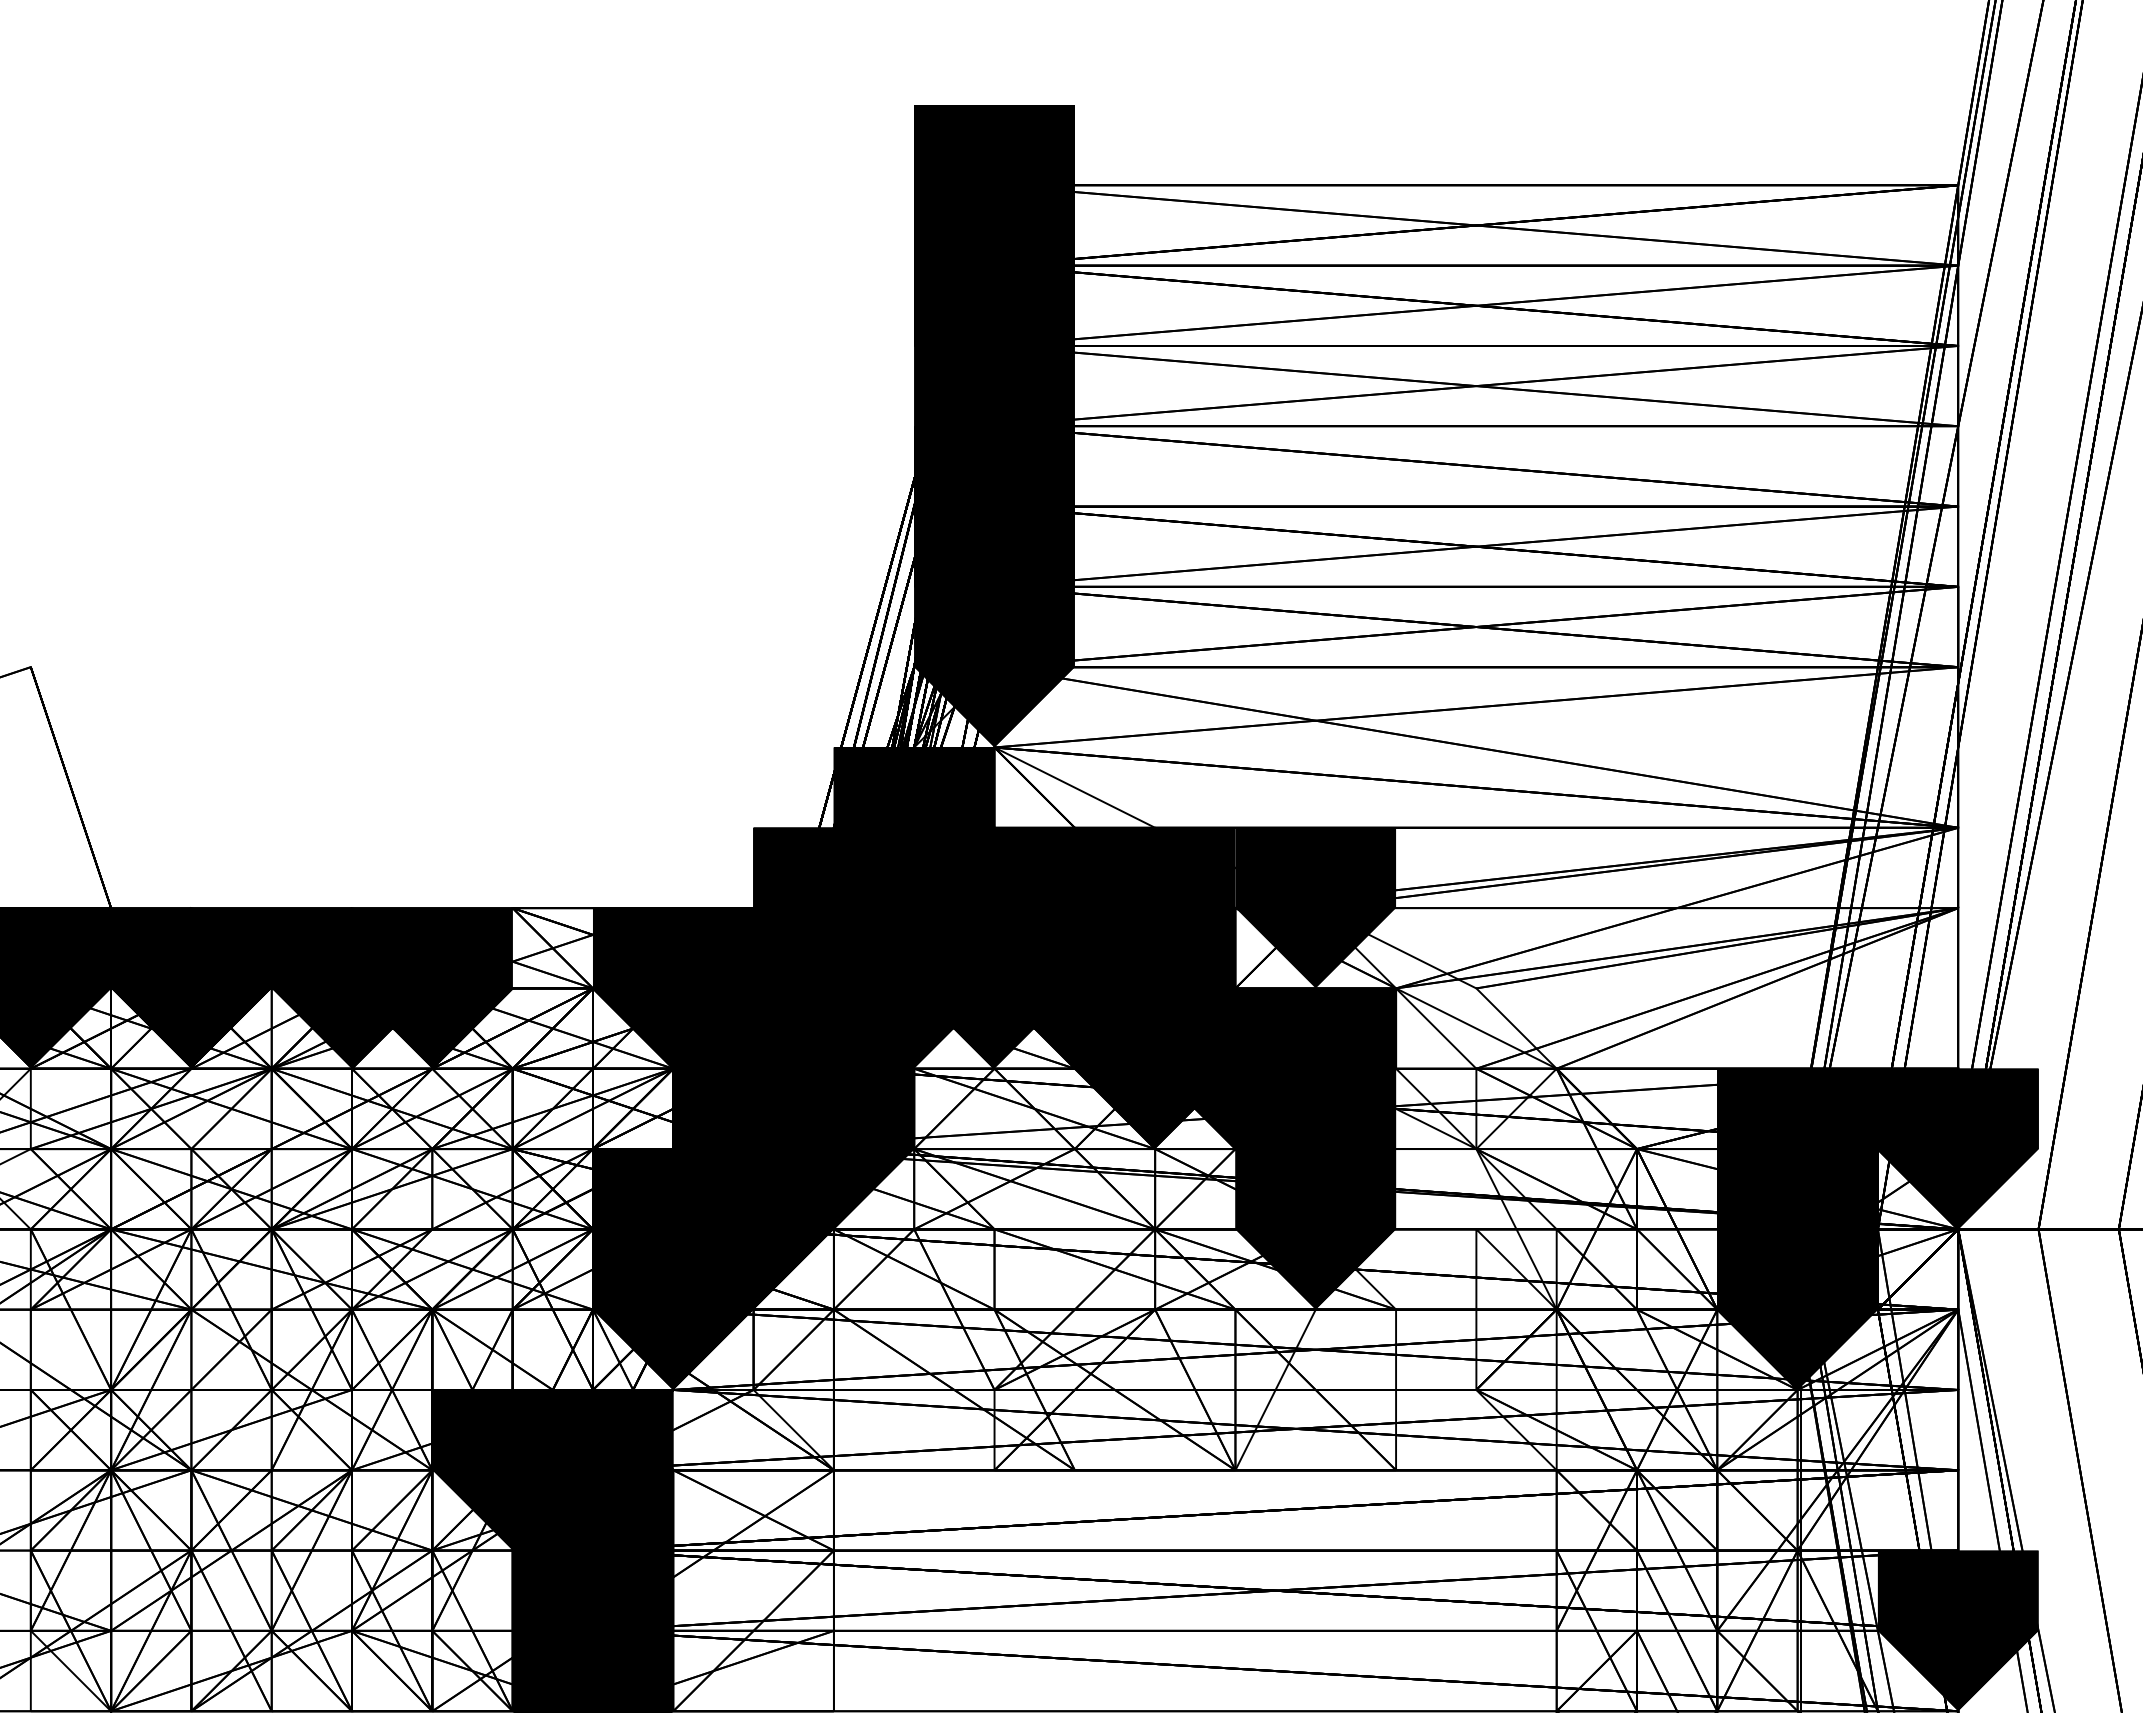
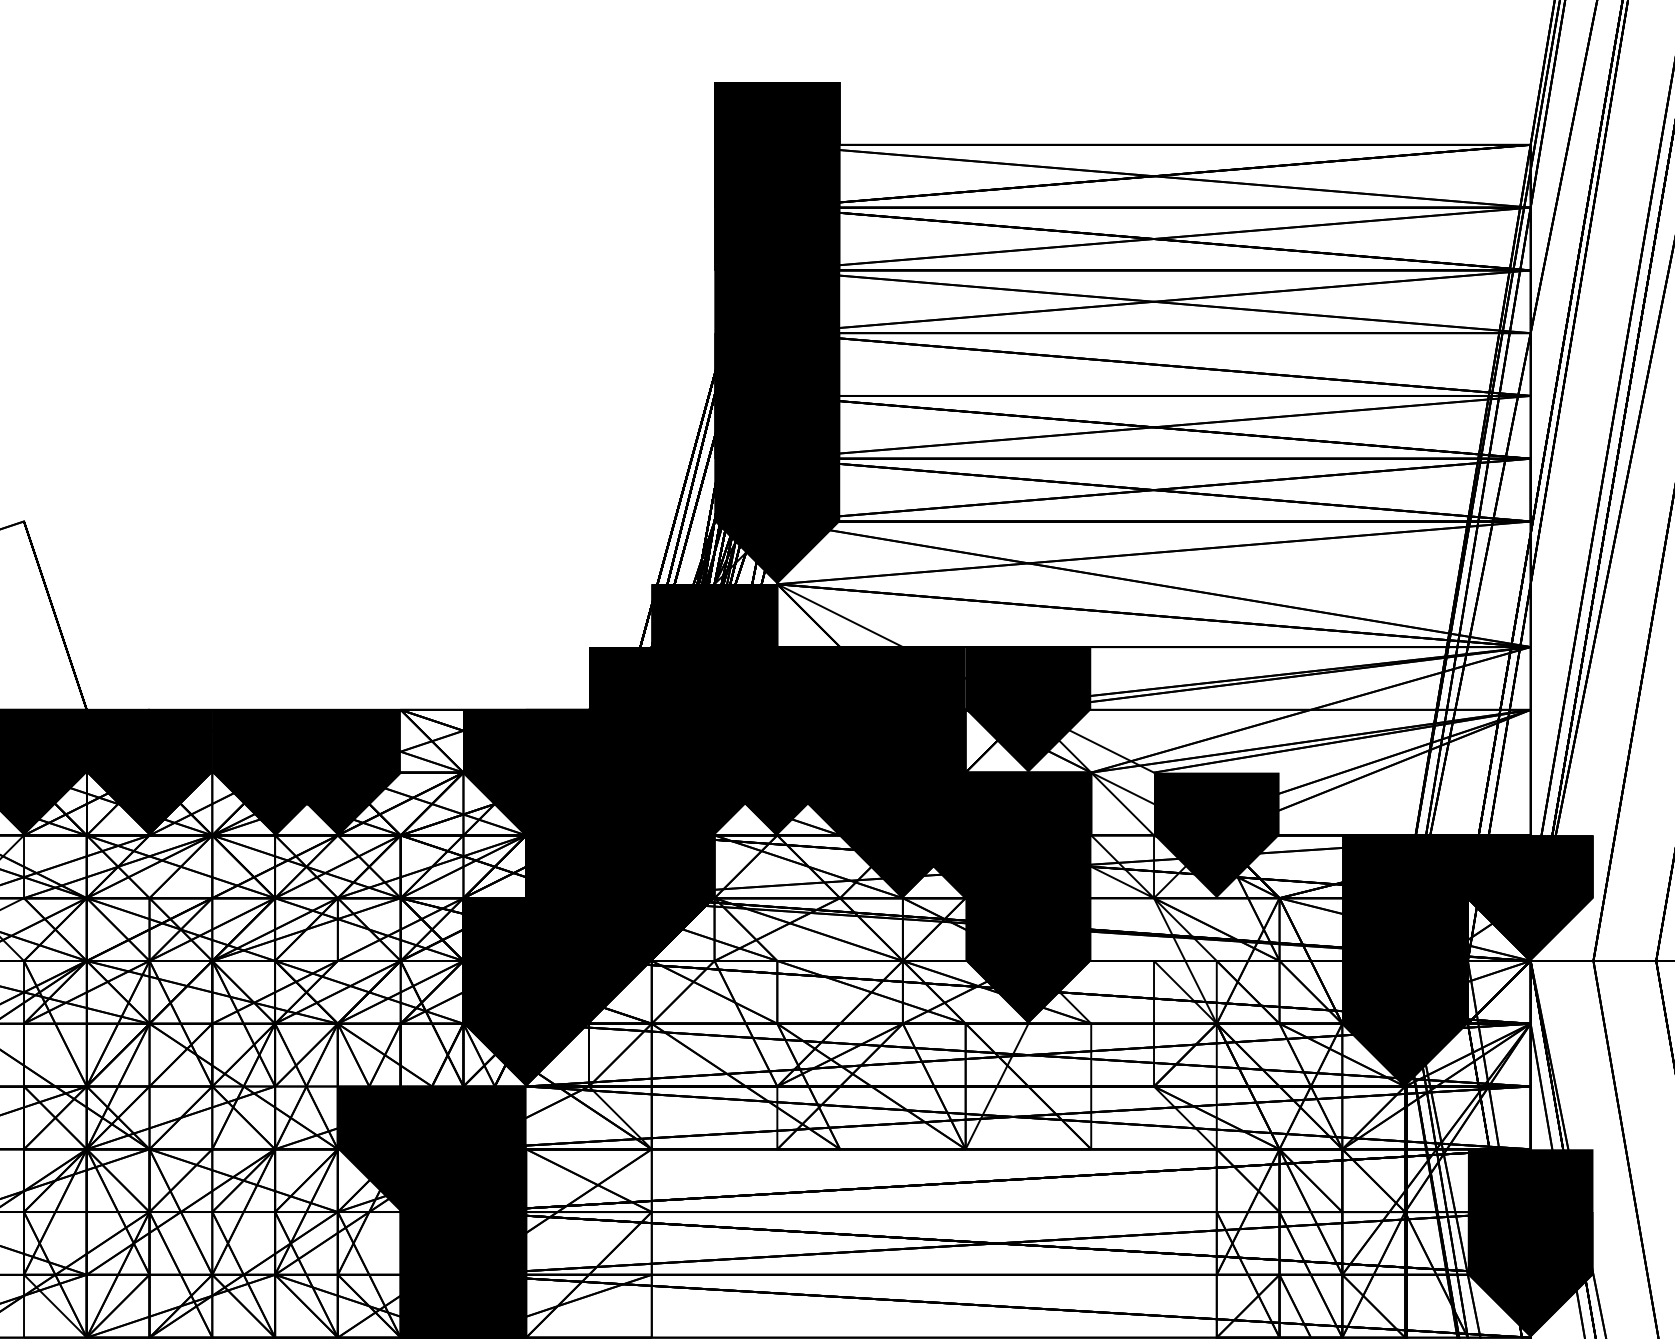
fill: (1556, 1068) -> (1216, 835), added
fill: (1957, 1550) -> (1530, 1211), added

